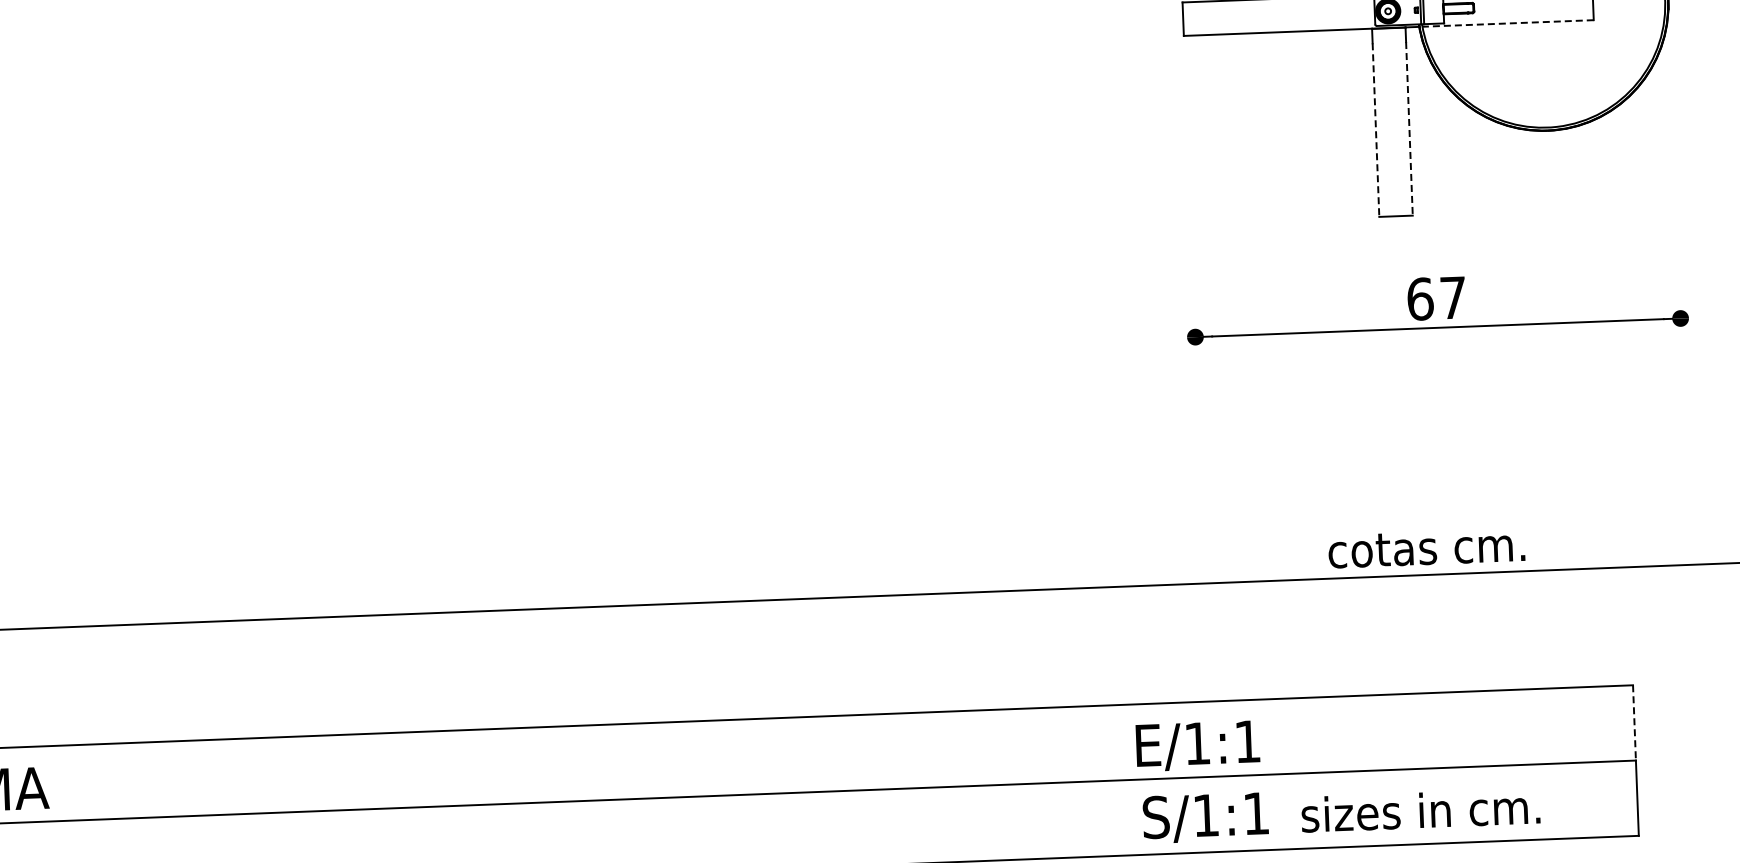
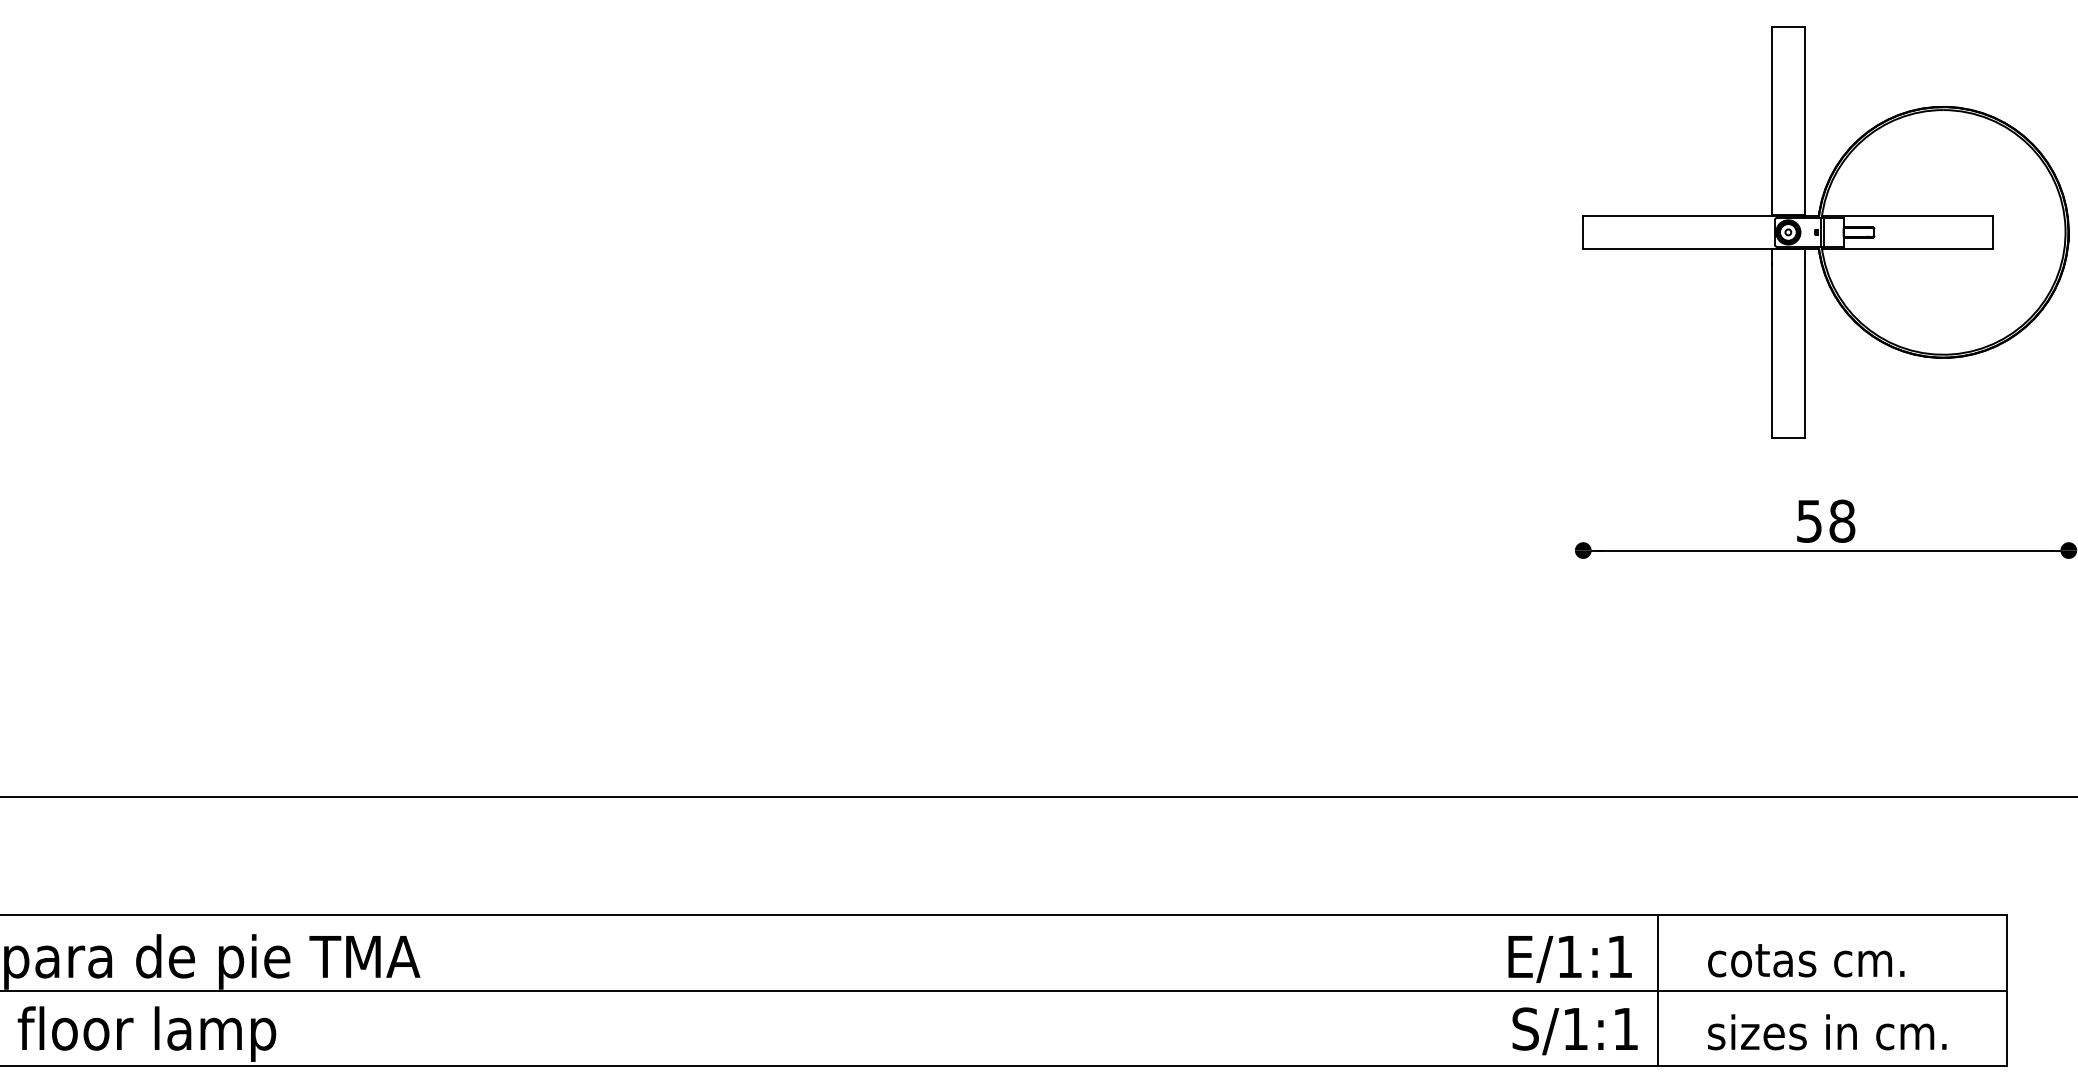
line: (1507, 23) -> (1907, 249), dashed -> solid
line: (1409, 128) -> (1805, 350), dashed -> solid
line: (1375, 129) -> (1771, 350), dashed -> solid
text: (1436, 297) -> (1825, 520), 67 -> 58
text: (1426, 548) -> (1806, 960), moved
line: (1634, 722) -> (2007, 952), dashed -> solid
line: (1287, 773) -> (1658, 990), added
text: (1421, 810) -> (1827, 1032), moved

